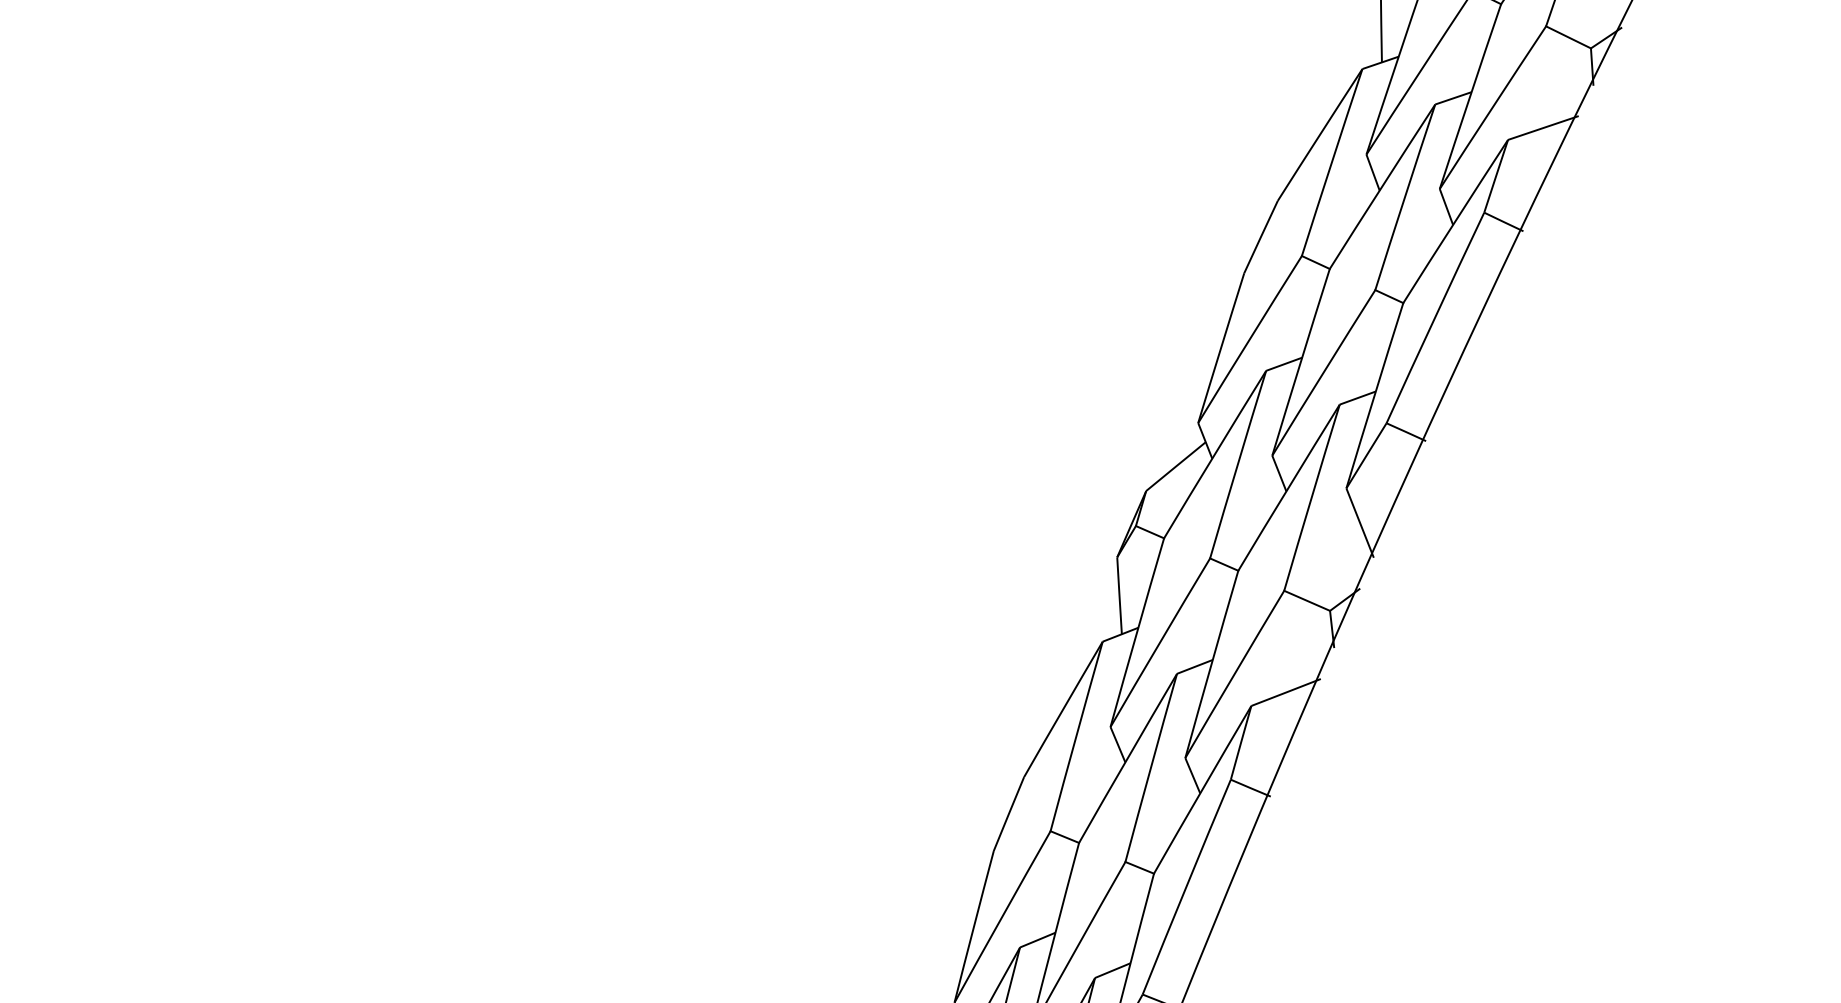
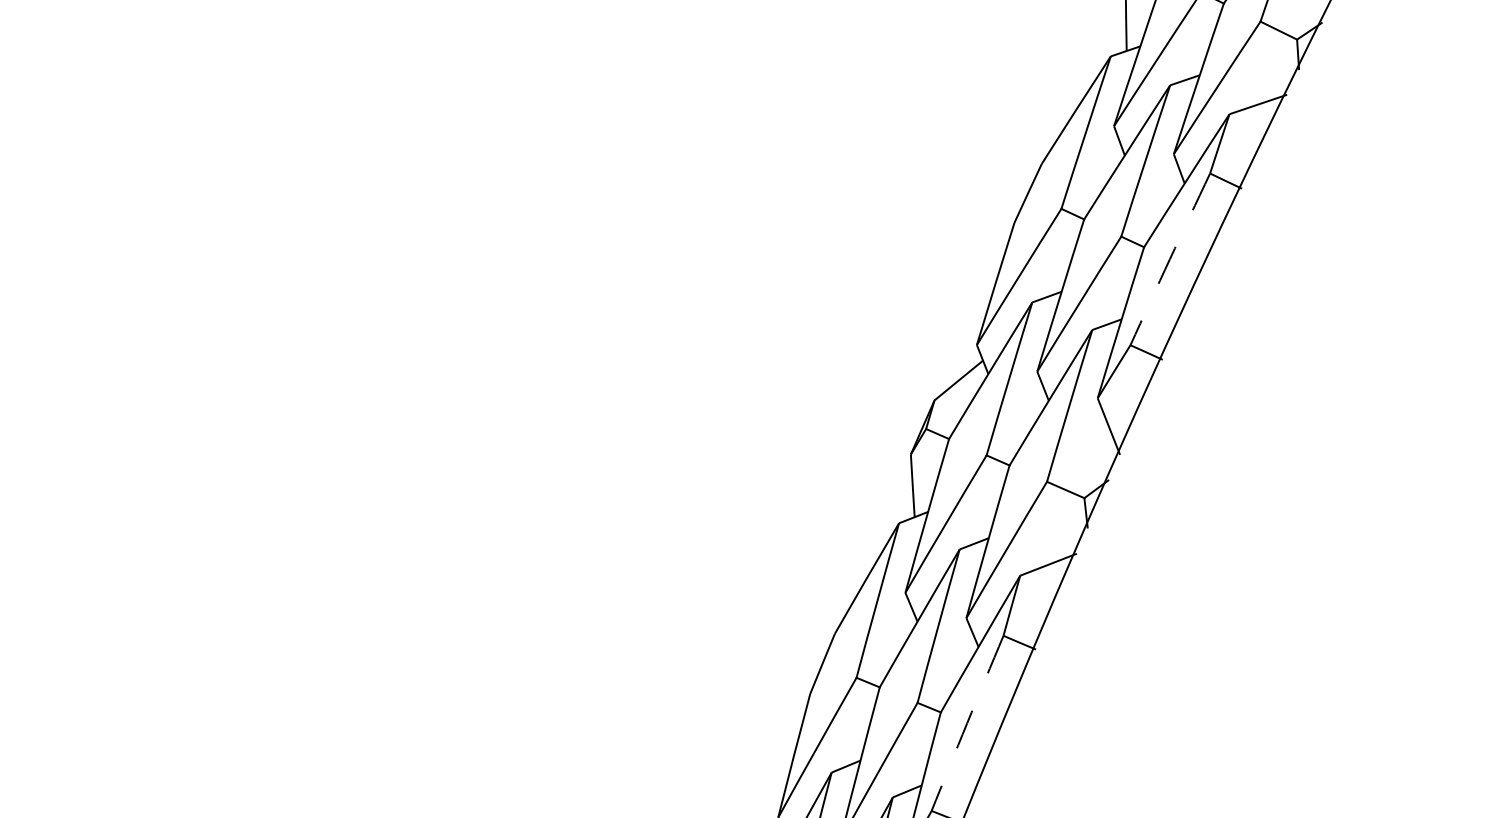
arc: (1434, 318) -> (1169, 259), solid -> dashed
arc: (1186, 887) -> (967, 723), solid -> dashed

